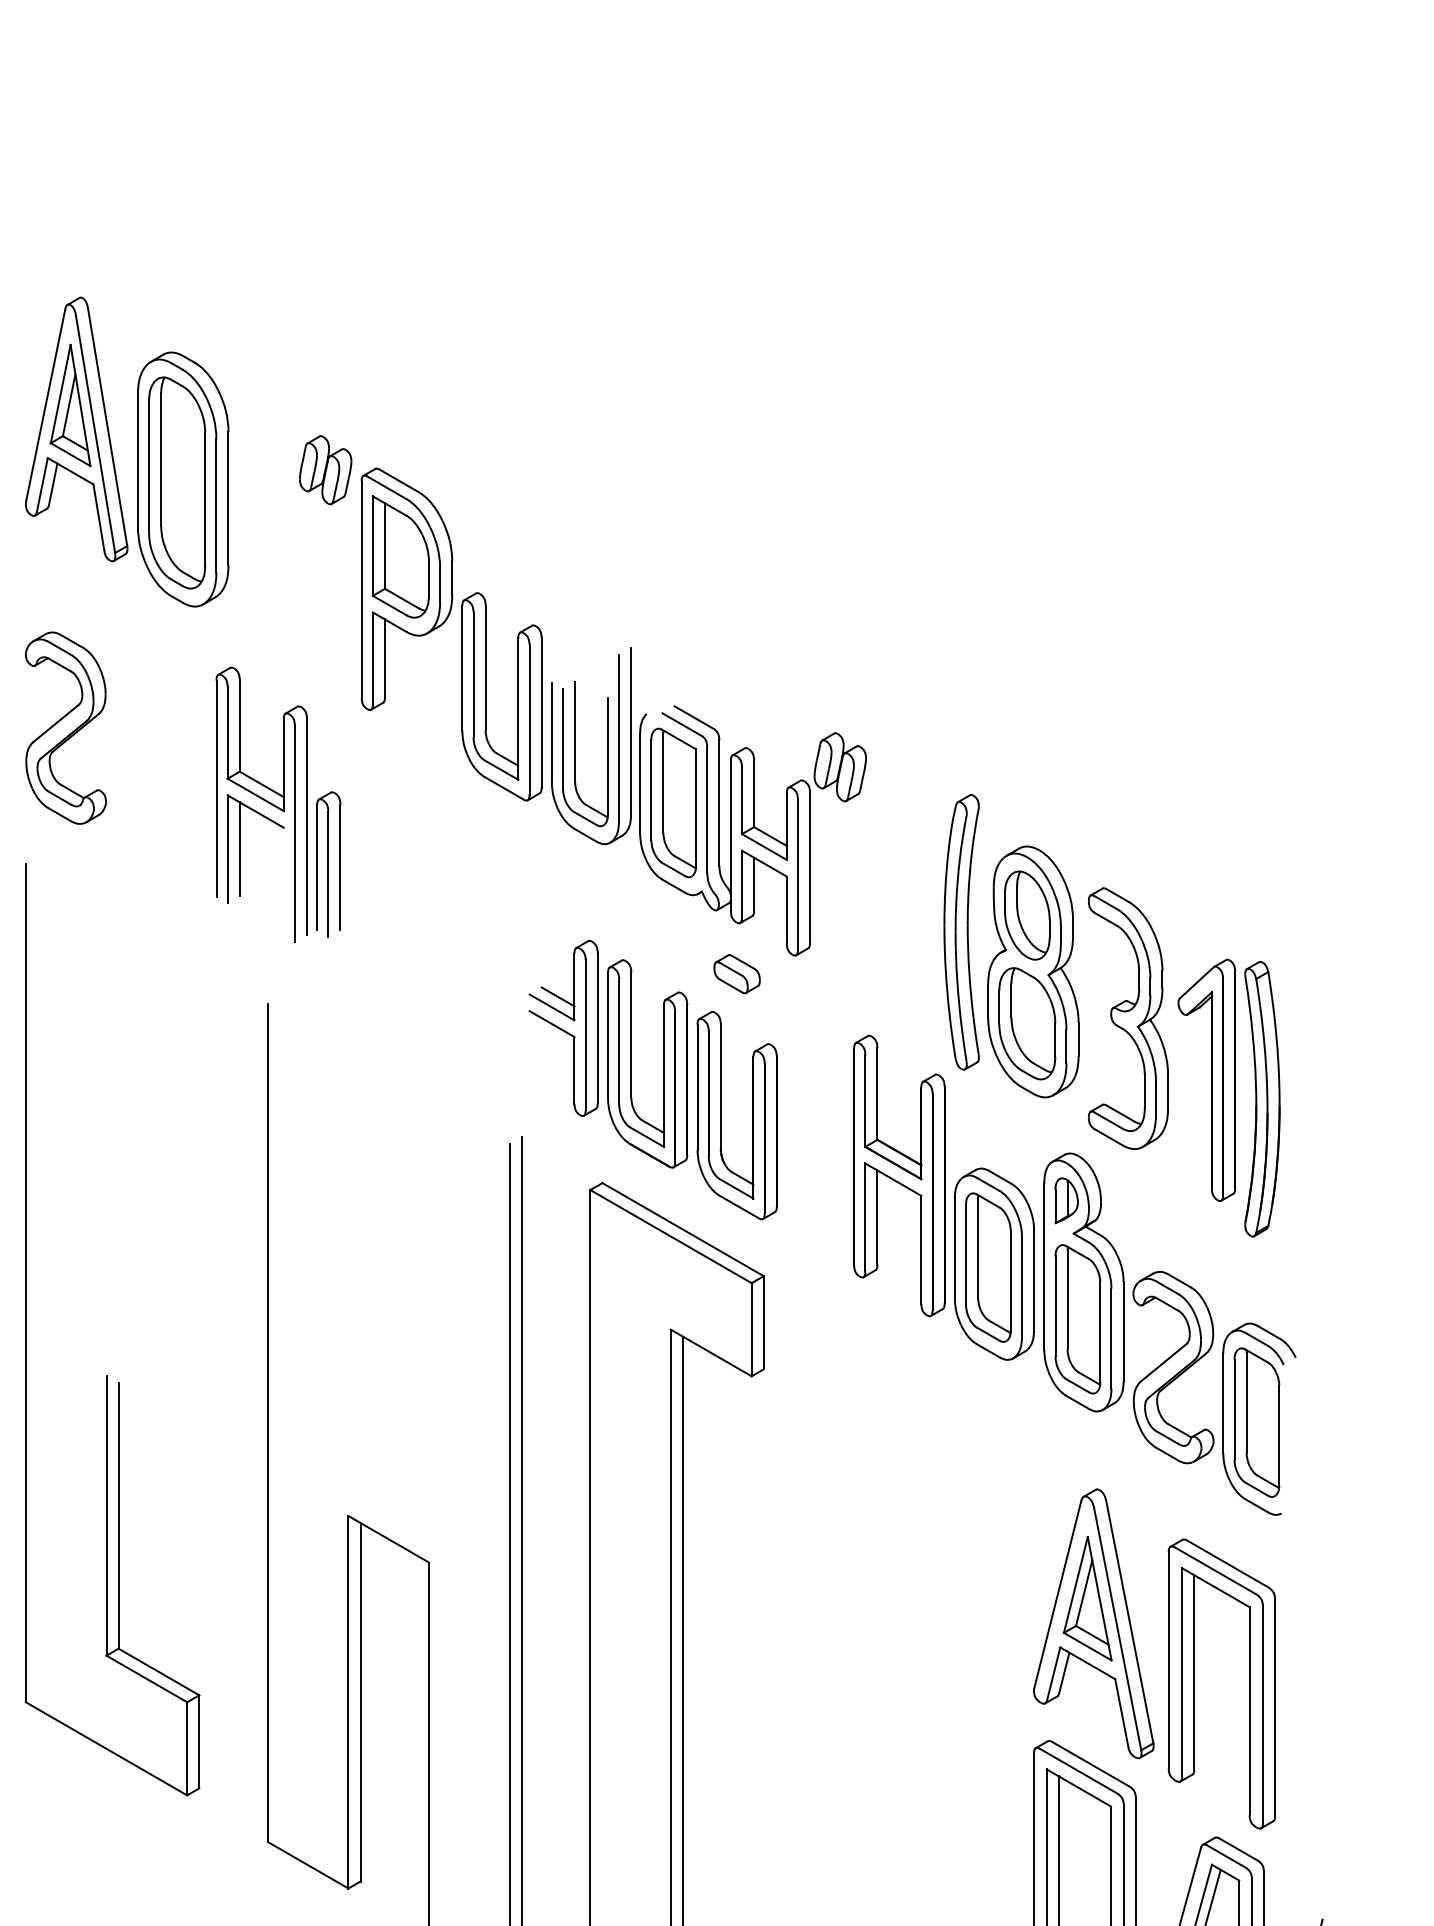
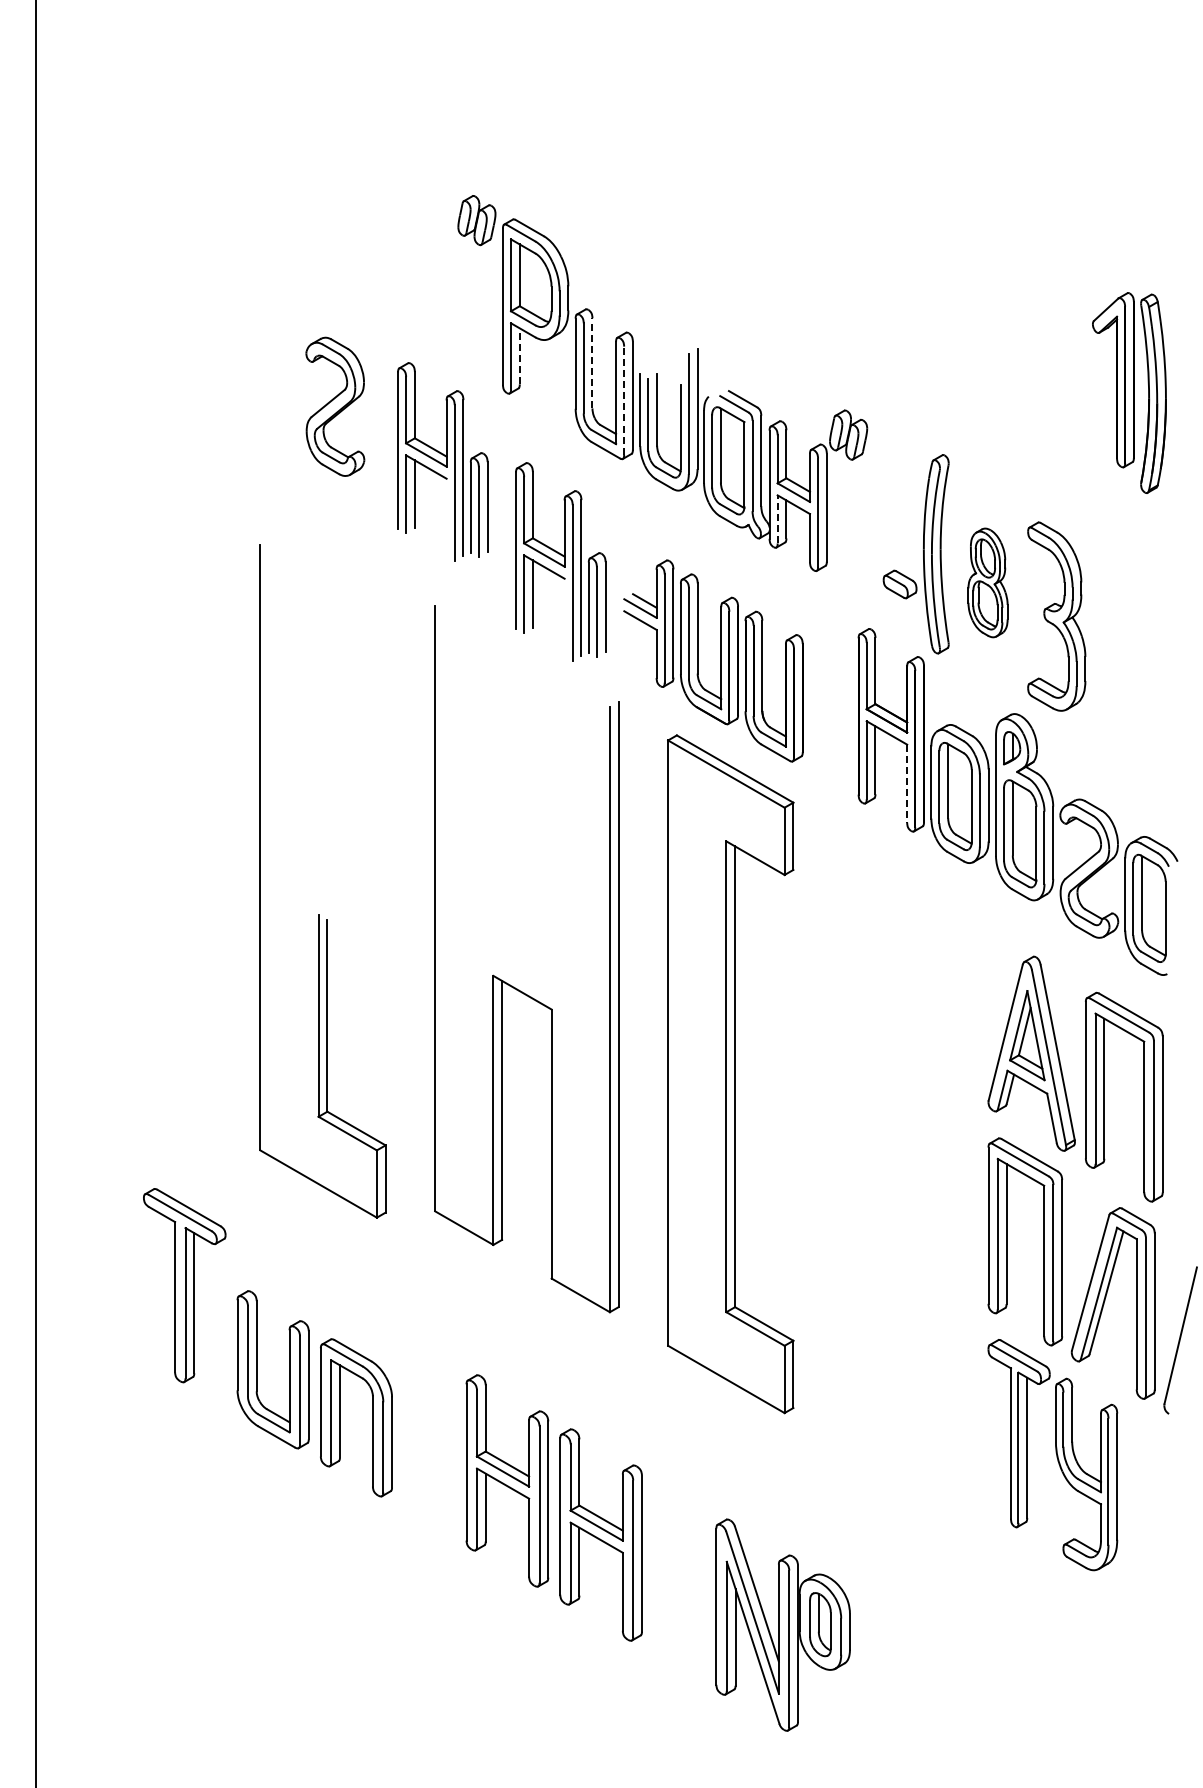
part: (136, 450) -> (340, 206), removed
line: (384, 657) -> (519, 355), solid -> dashed
line: (485, 666) -> (592, 362), solid -> dashed
line: (529, 719) -> (624, 400), solid -> dashed
part: (66, 727) -> (335, 406), moved
line: (741, 882) -> (777, 518), solid -> dashed
part: (441, 942) -> (560, 561), added
part: (1032, 971) -> (987, 582), size x0.6
part: (736, 974) -> (899, 584), moved
part: (1229, 1097) -> (1129, 392), moved
line: (921, 1251) -> (907, 784), solid -> dashed
part: (107, 1375) -> (319, 914), moved

